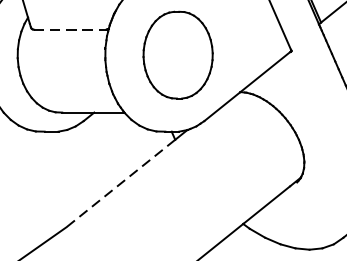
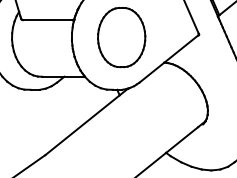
line: (71, 30) -> (48, 20), dashed -> solid
line: (120, 183) -> (82, 125), dashed -> solid

